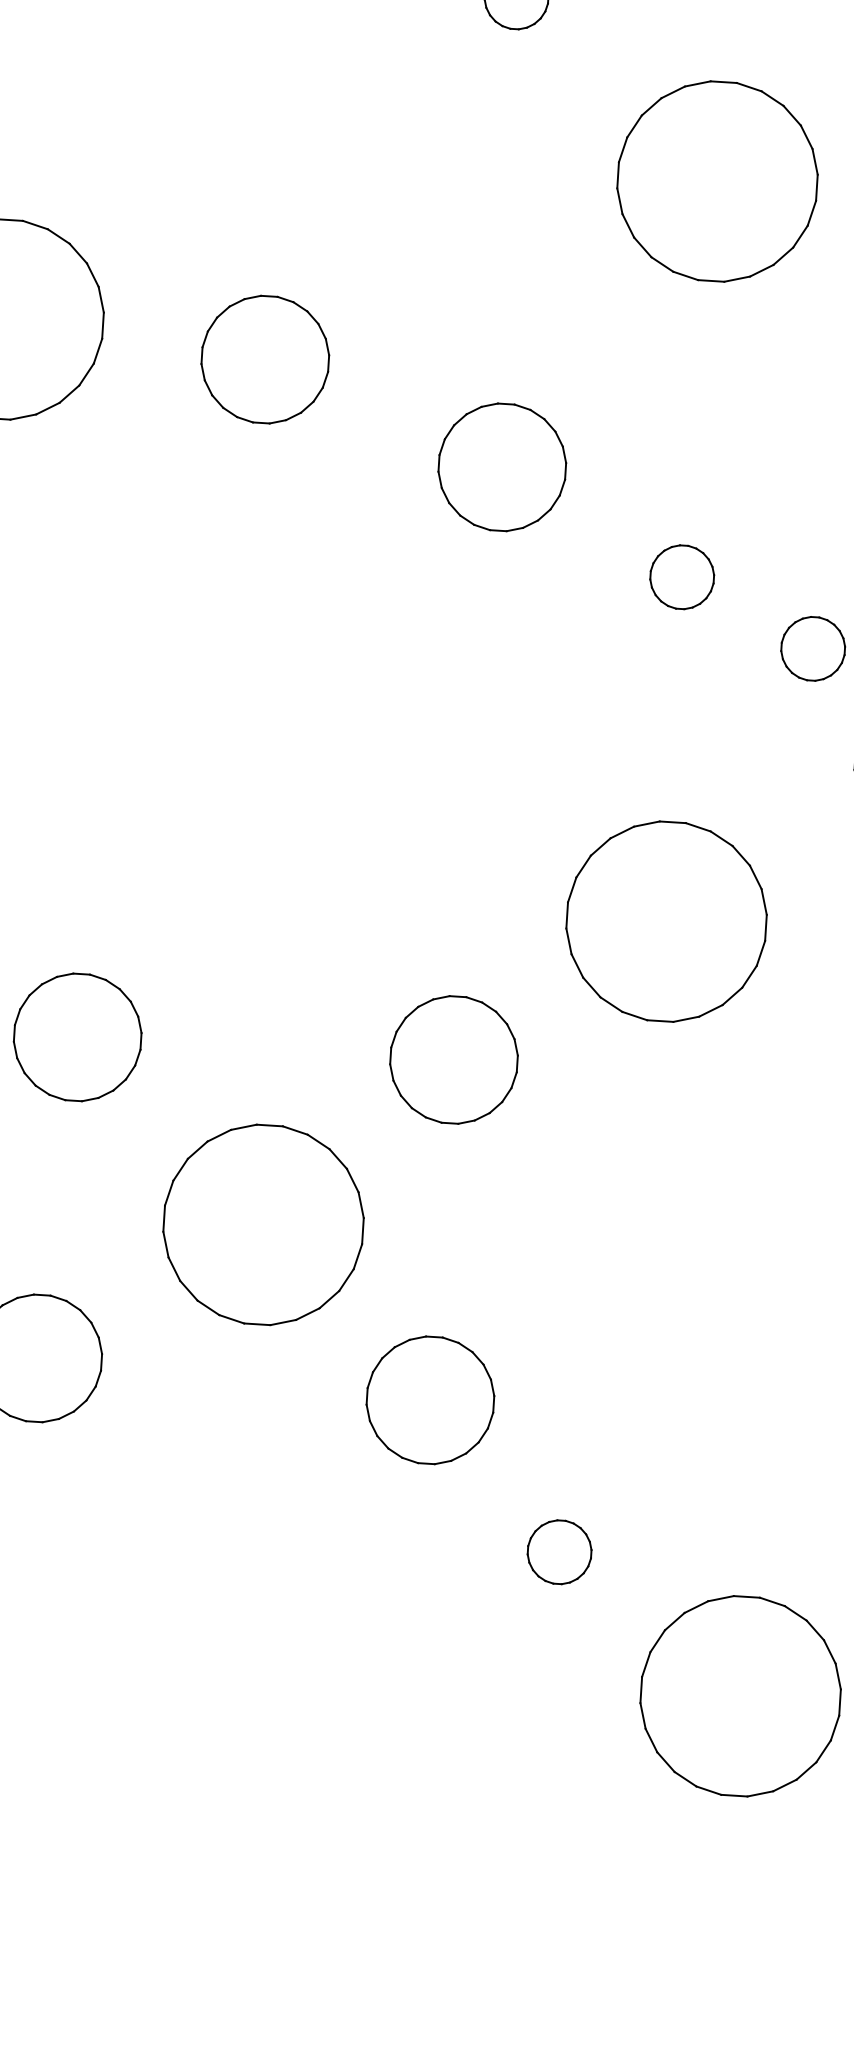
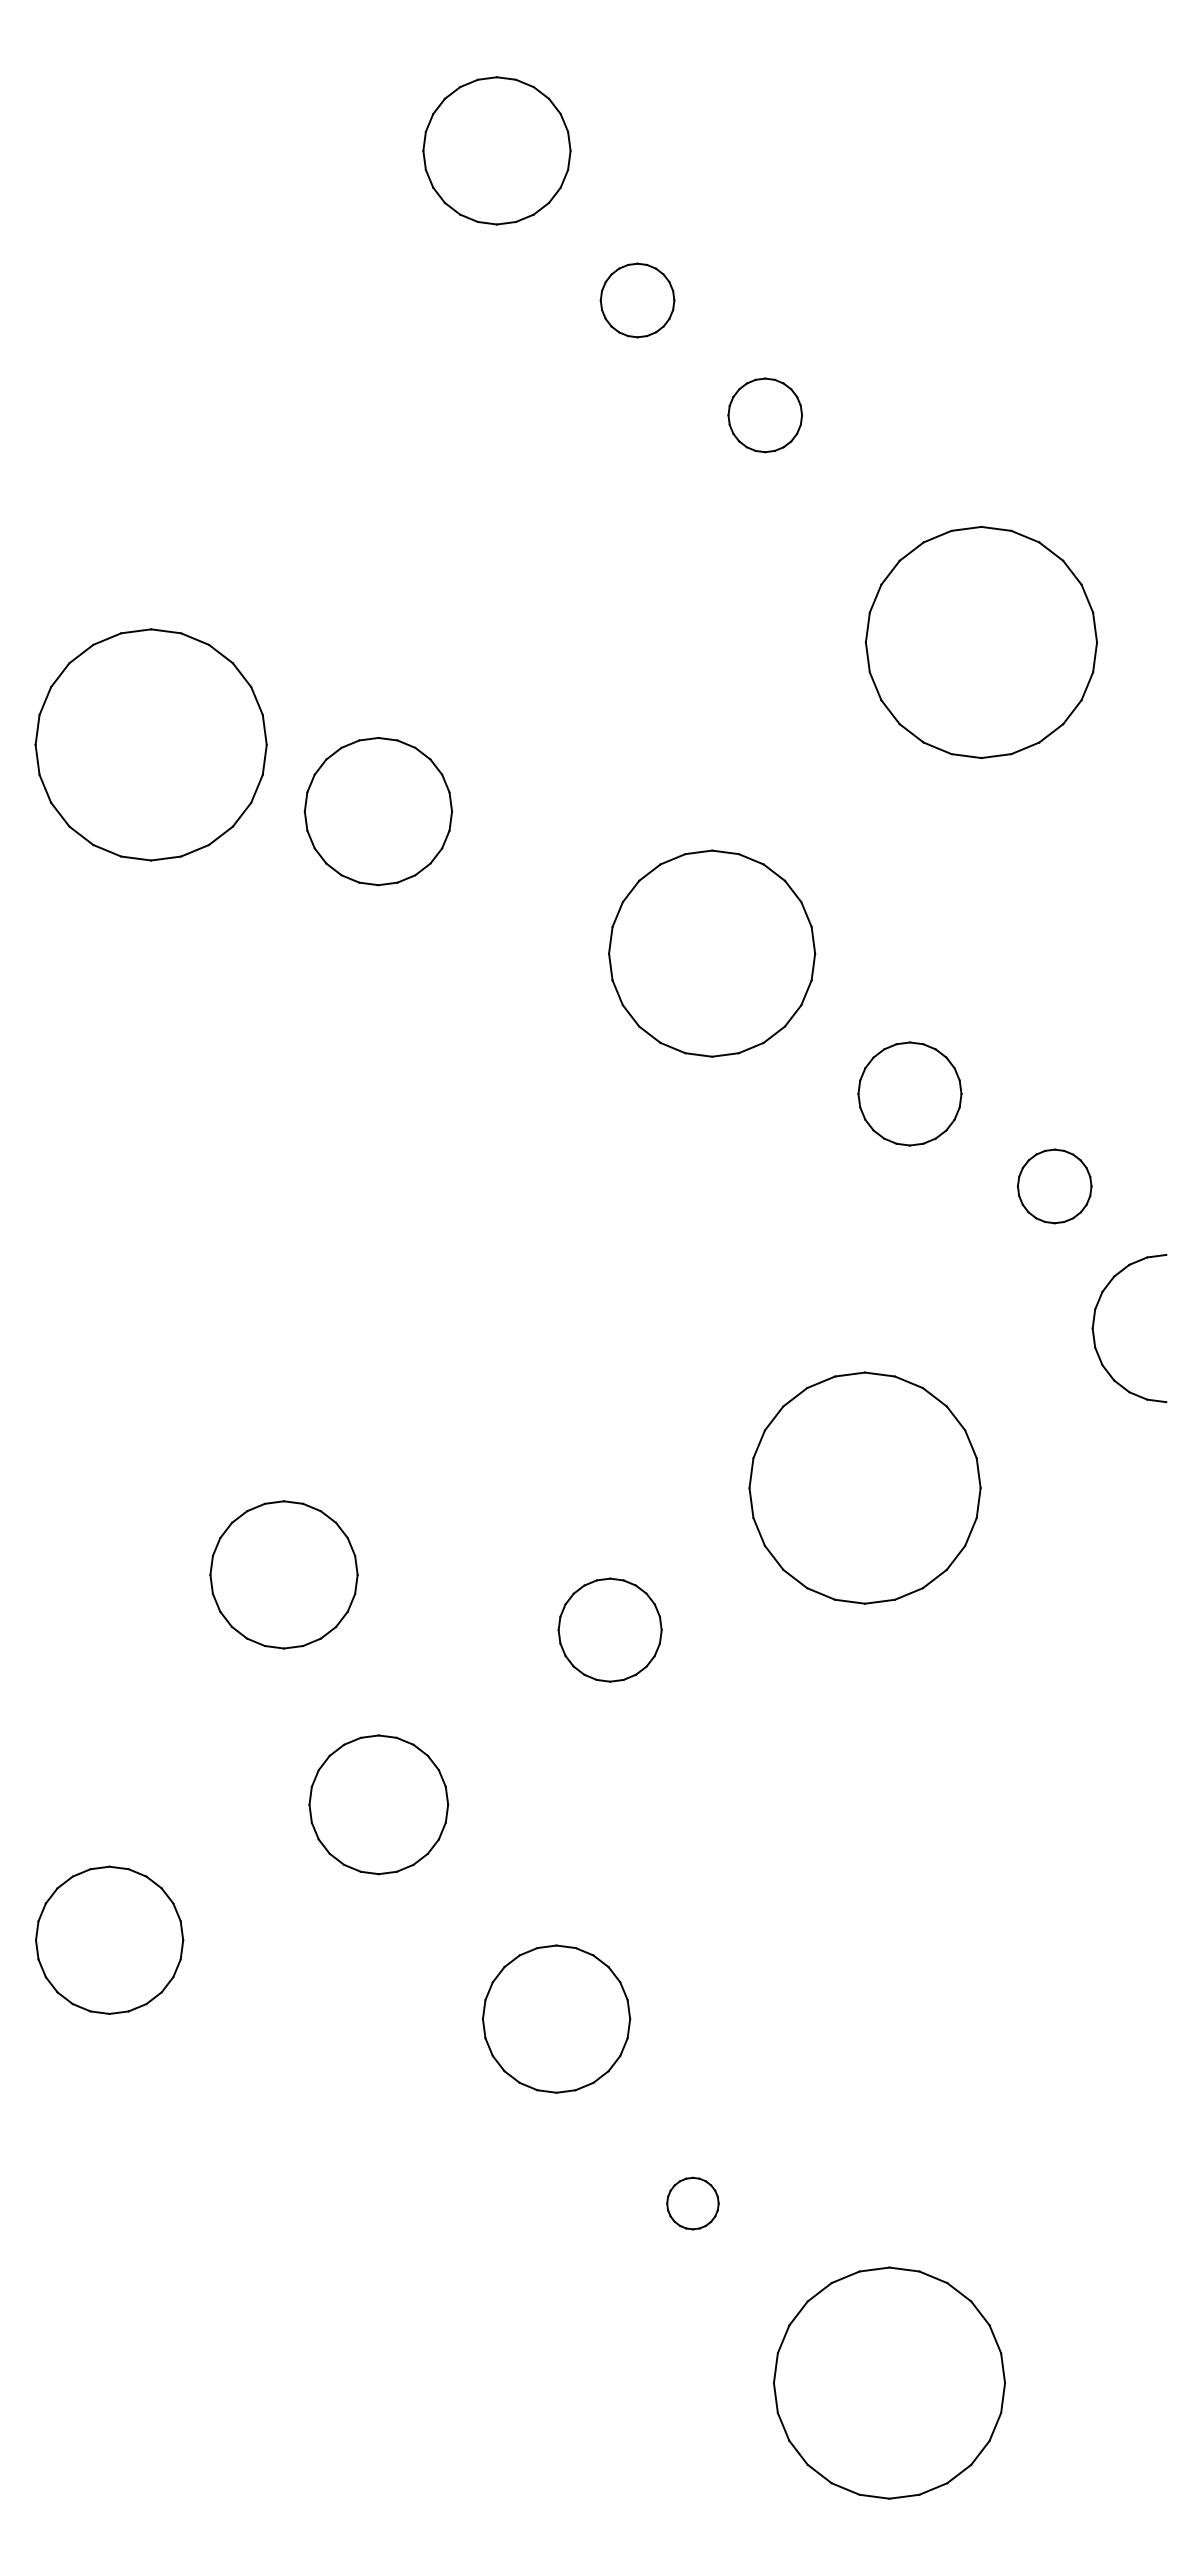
part: (264, 359) -> (377, 811), moved
part: (501, 467) -> (711, 953), size x1.4
part: (681, 576) -> (909, 1093), size x1.4
part: (77, 1037) -> (283, 1574), moved
part: (453, 1059) -> (609, 1629), size x0.7
part: (263, 1224) -> (378, 1804), size x0.6
part: (559, 1552) -> (692, 2203), size x0.7

